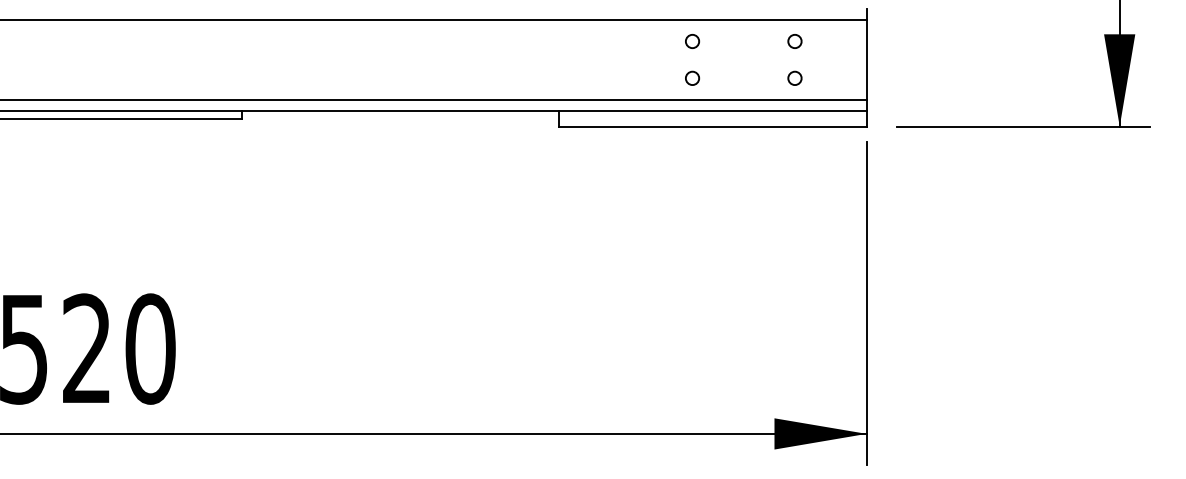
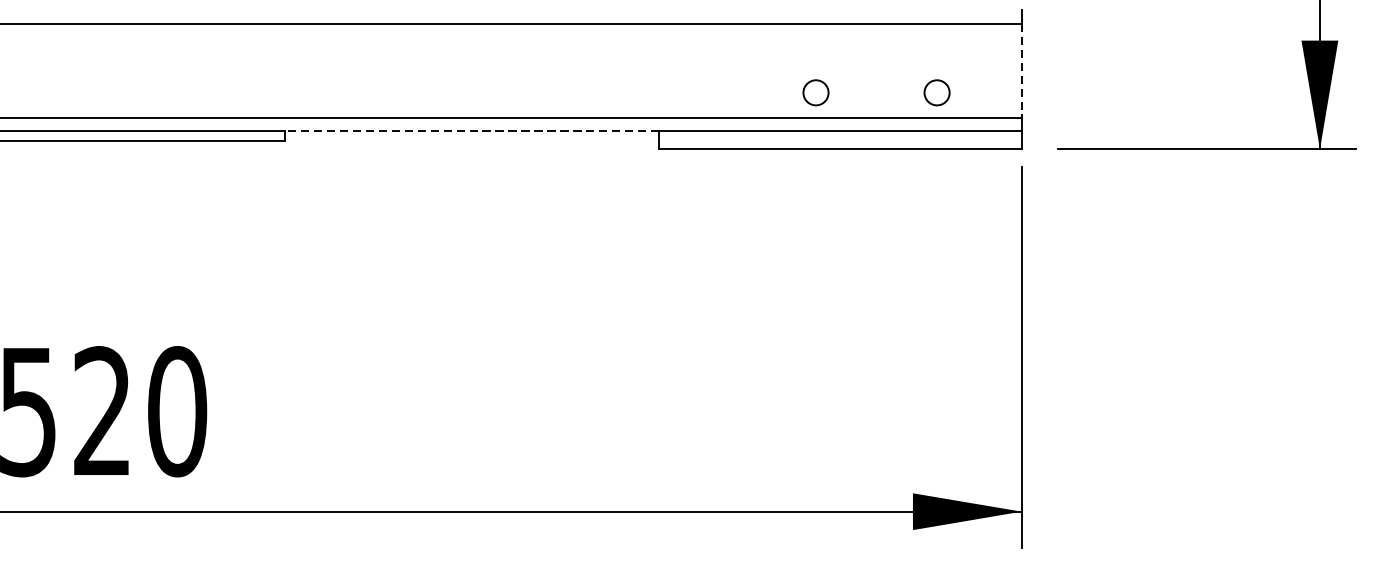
circle: (692, 41) -> (816, 49), removed
circle: (794, 41) -> (936, 49), removed
line: (866, 59) -> (1021, 70), solid -> dashed
circle: (692, 77) -> (816, 91), size x1.6
circle: (794, 77) -> (936, 91), size x1.6
line: (400, 111) -> (472, 131), solid -> dashed

